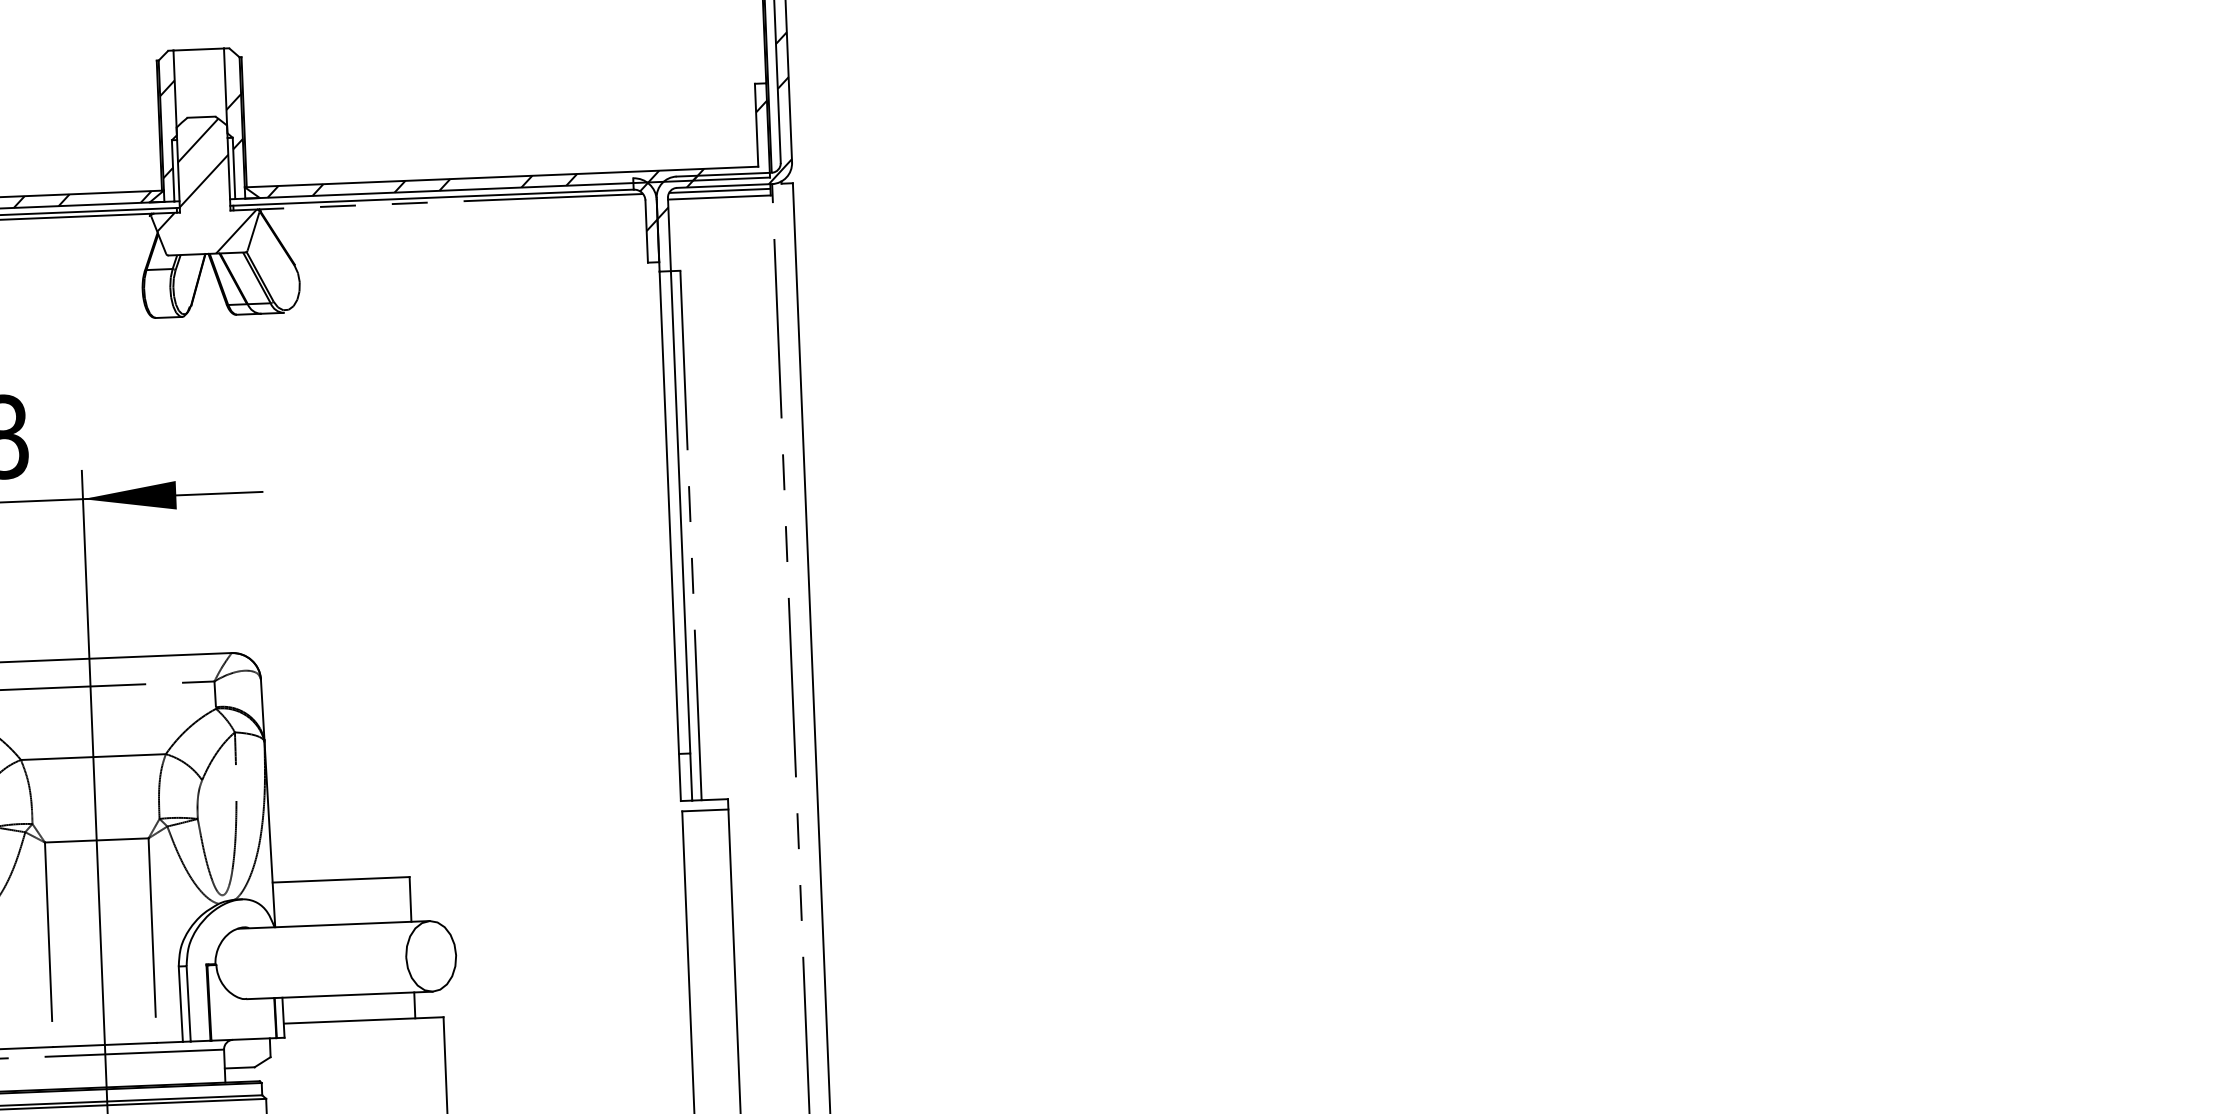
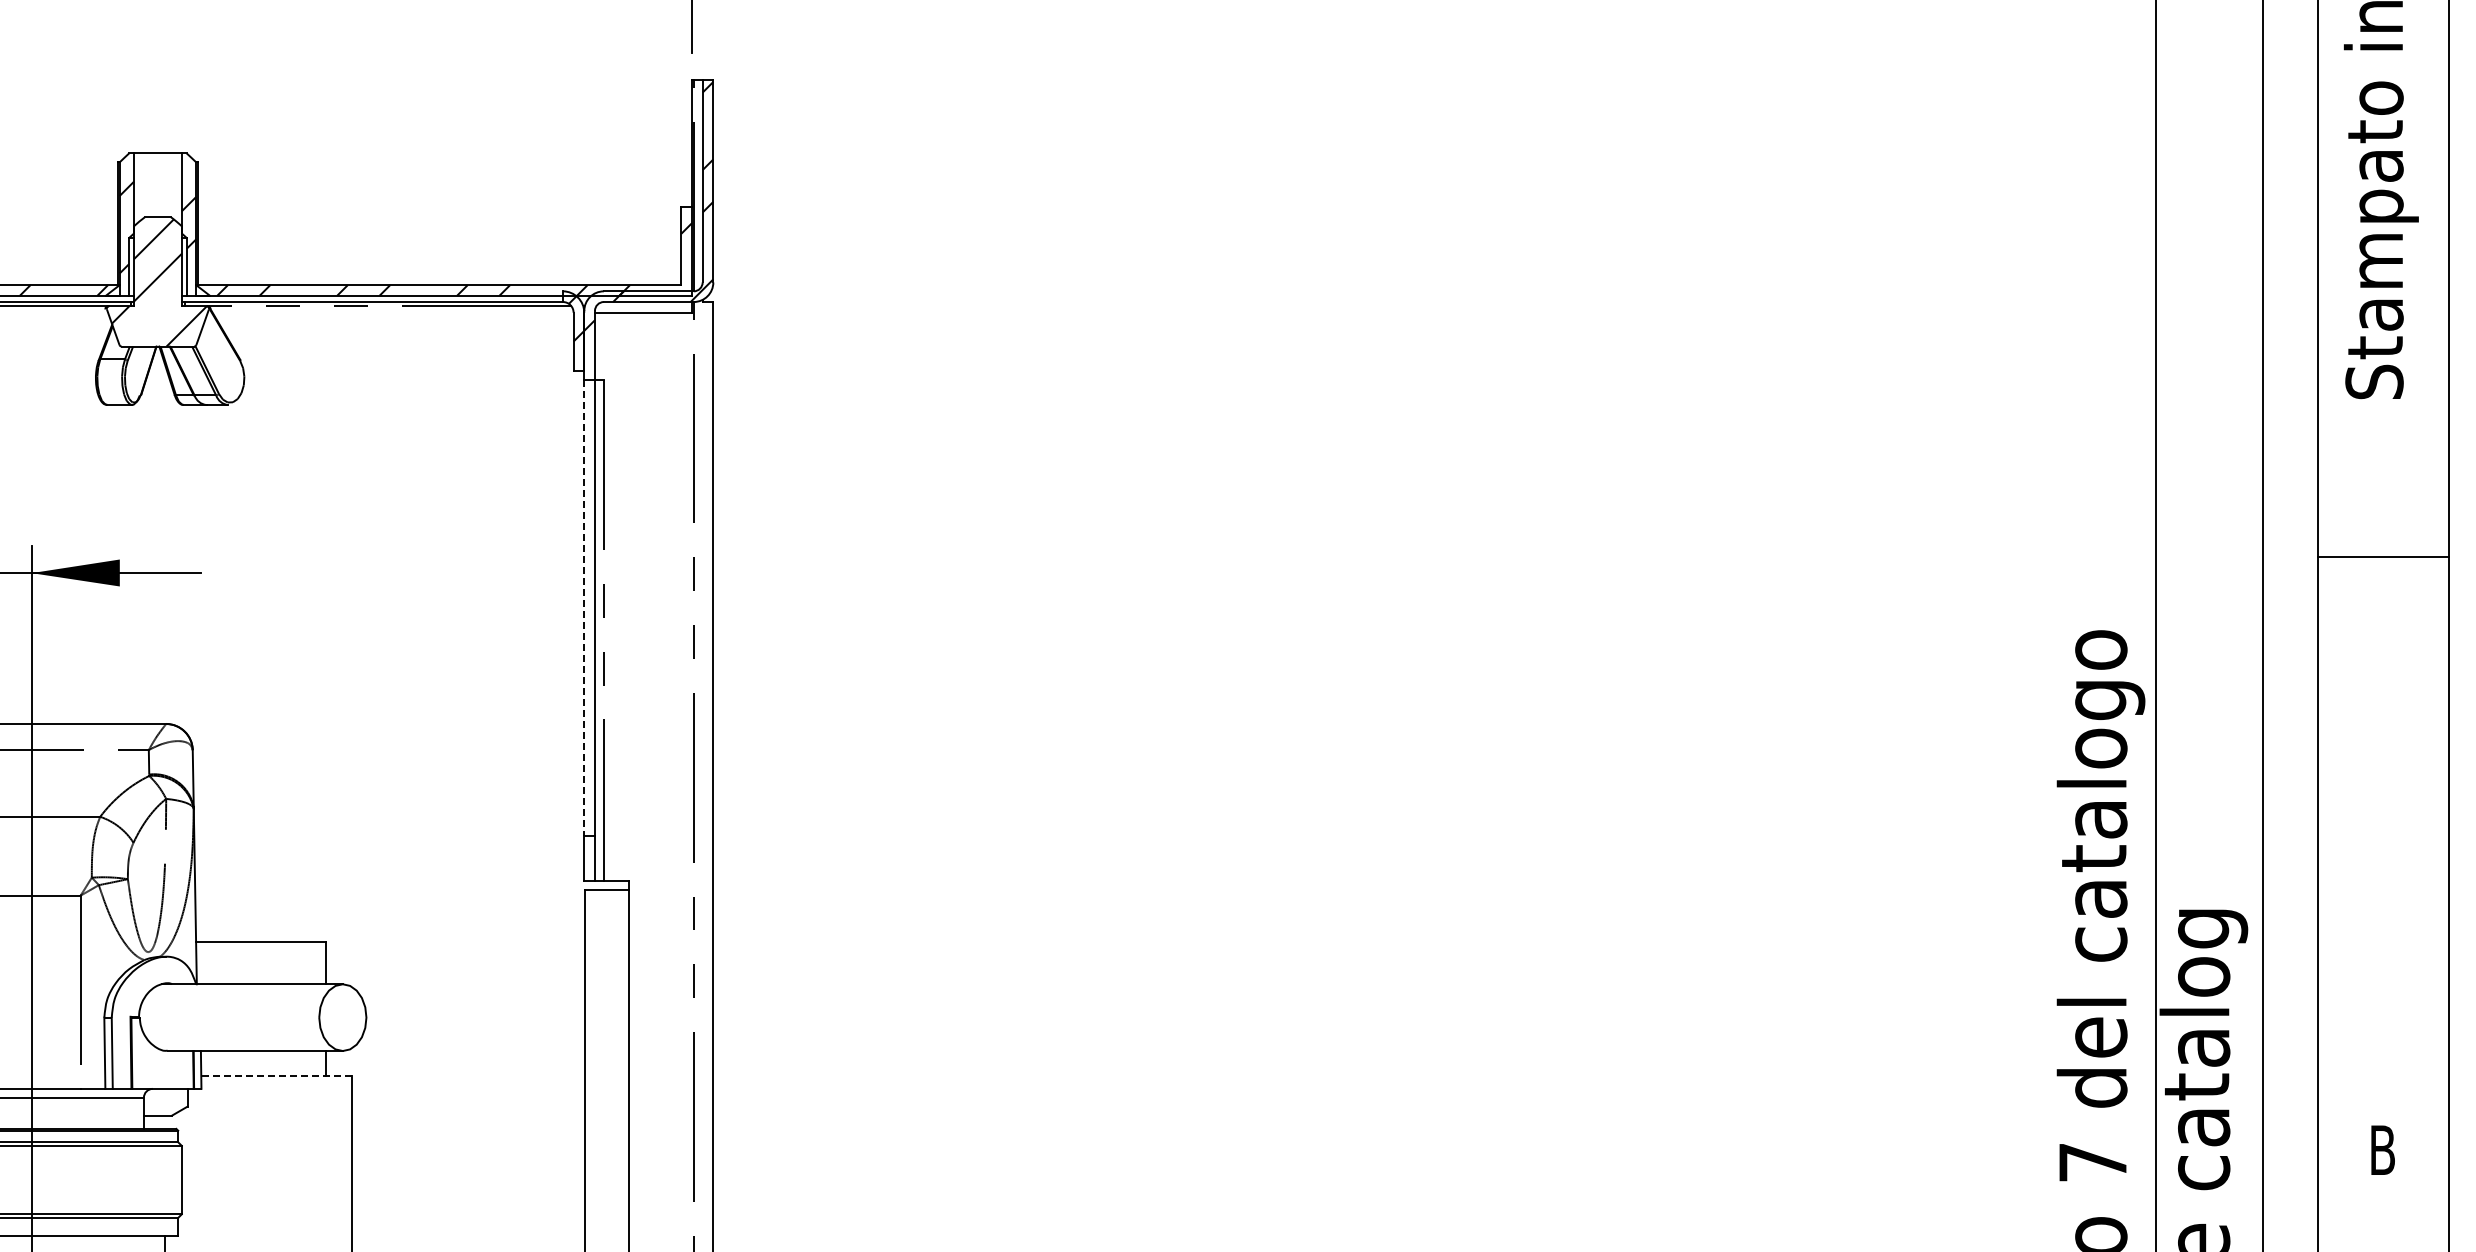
line: (720, 190) -> (644, 306), removed
line: (669, 513) -> (584, 608), solid -> dashed
line: (364, 1020) -> (277, 1075), solid -> dashed

